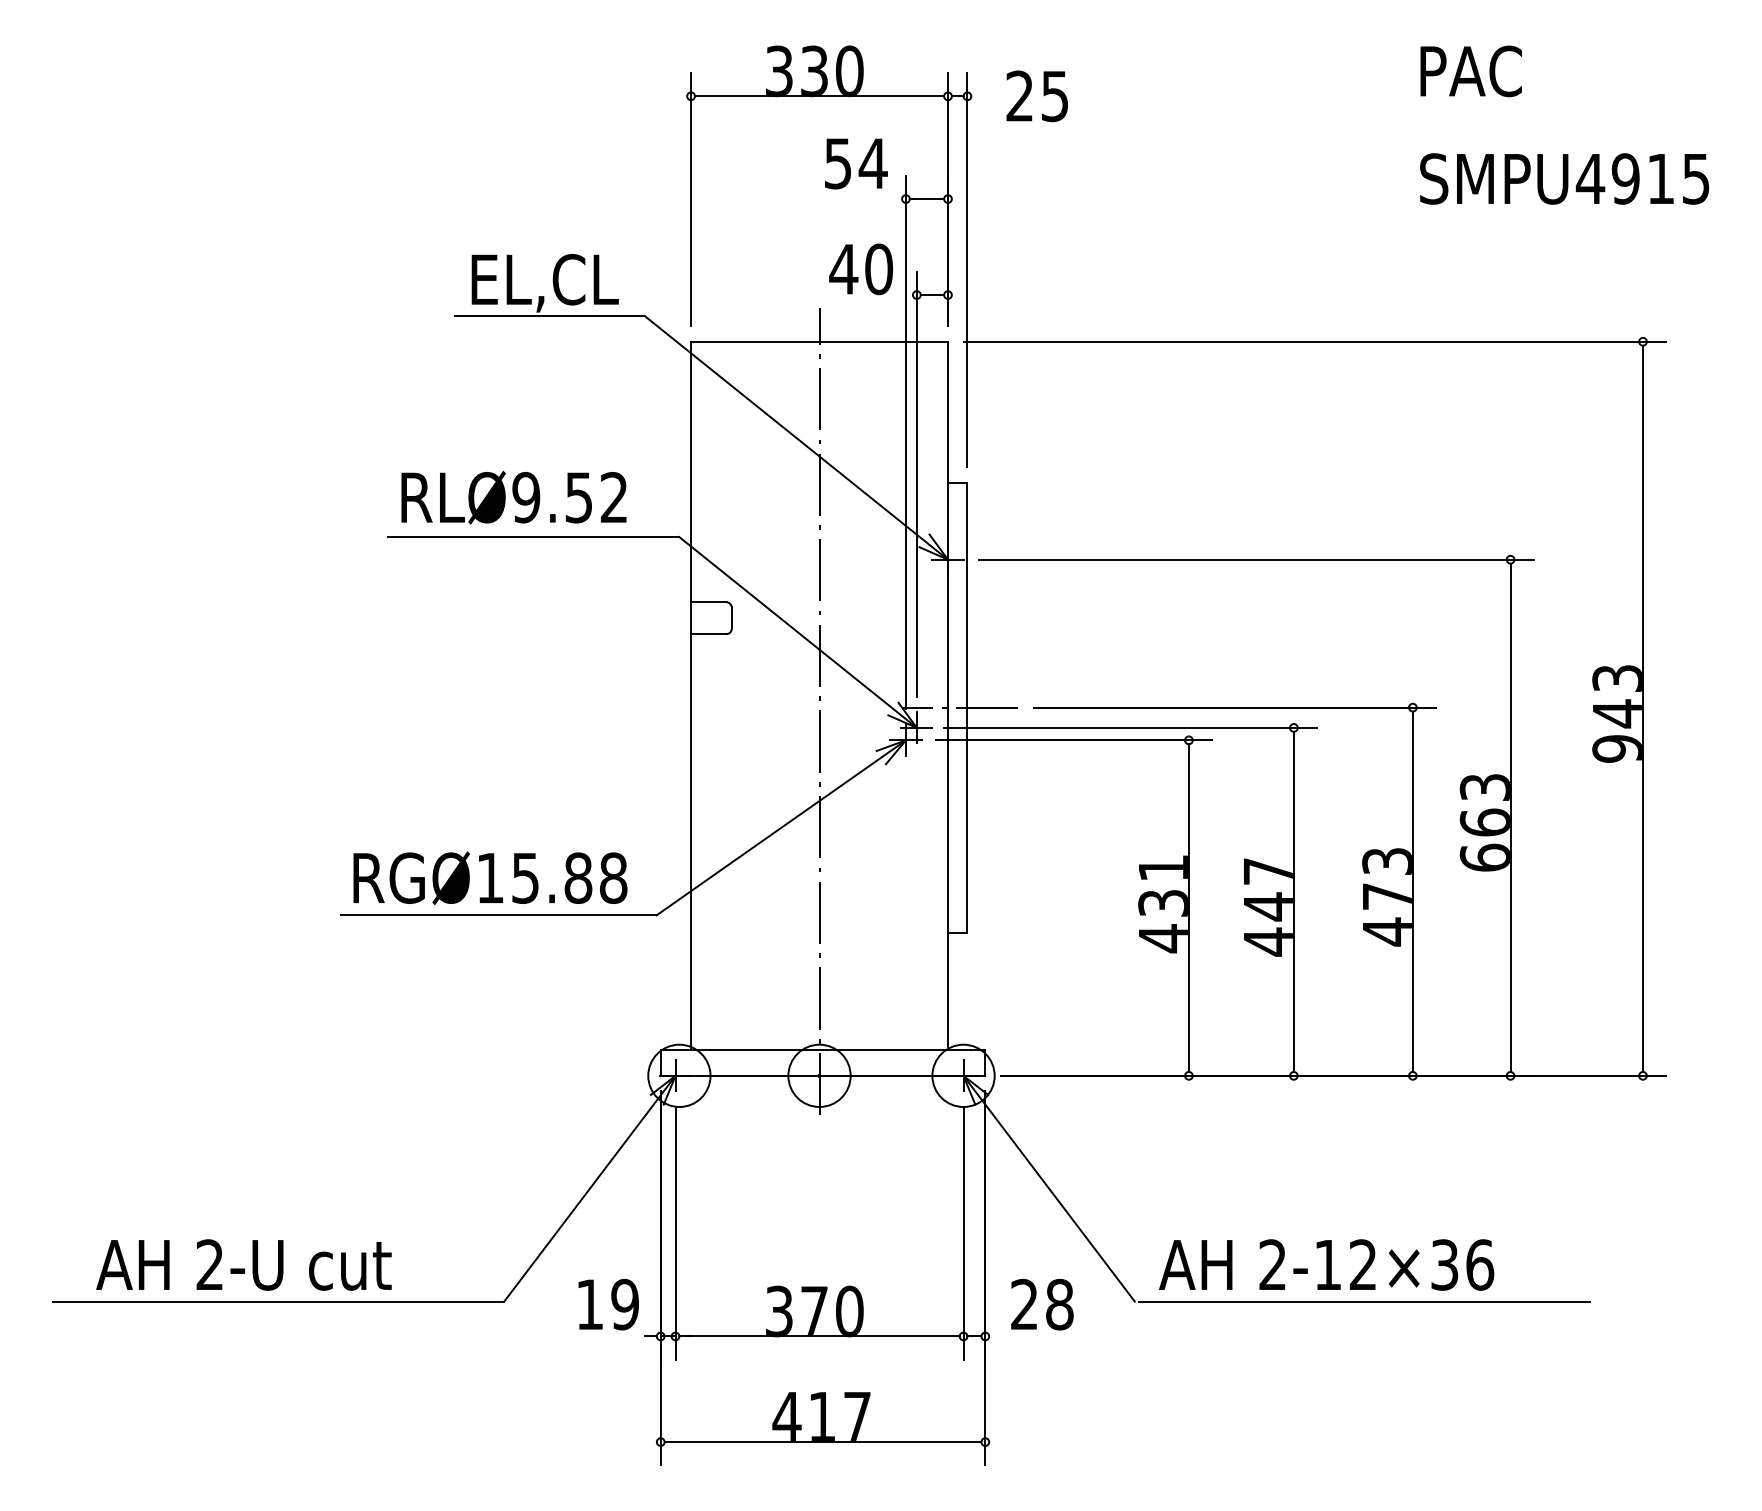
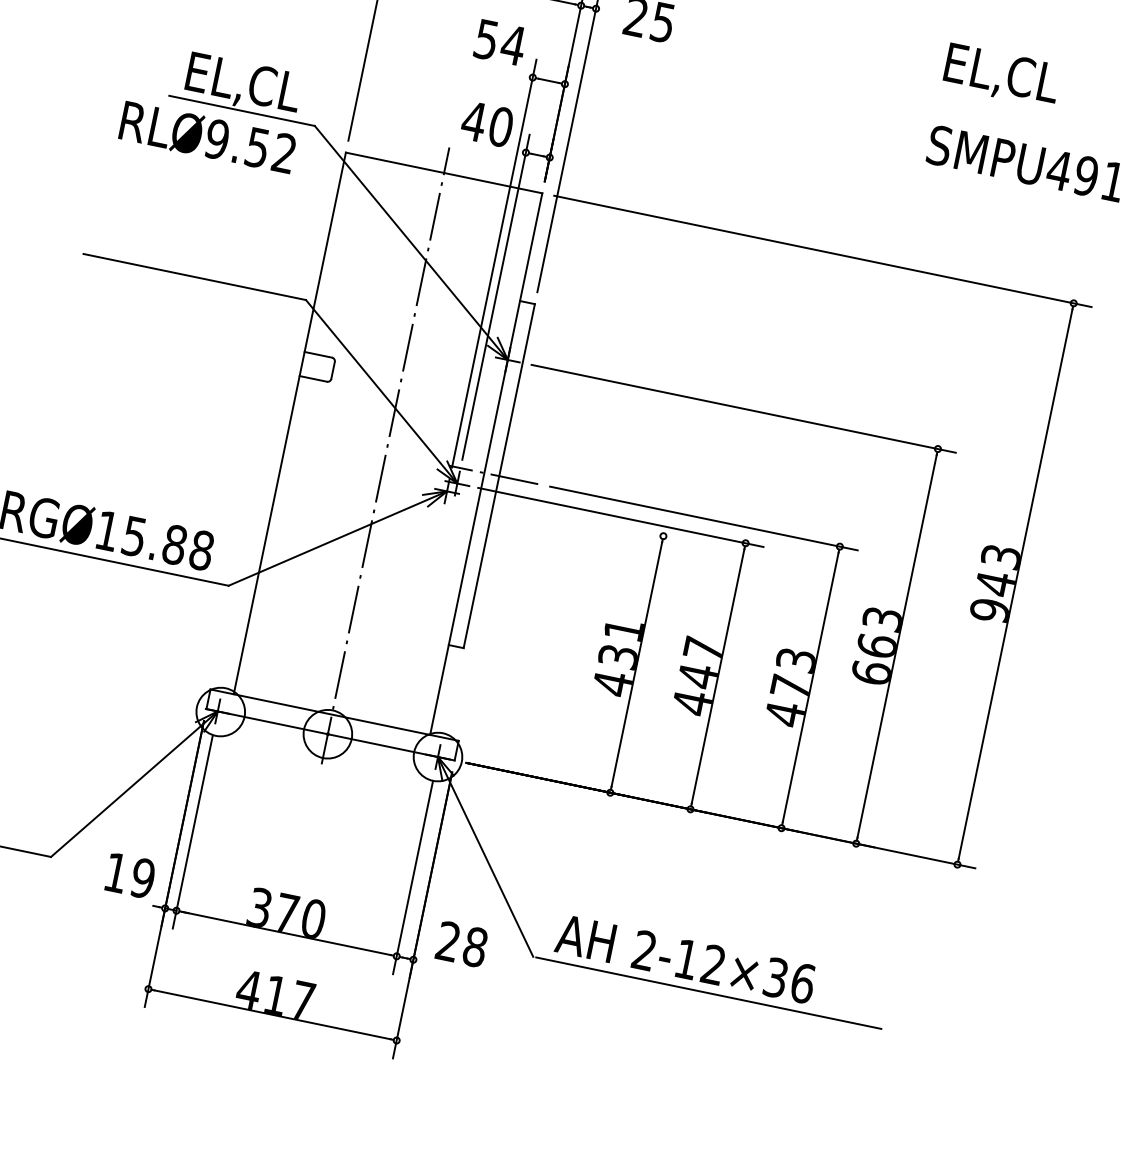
text: (1496, 74) -> (1004, 75), PAC -> EL,CL
text: (513, 497) -> (207, 137), moved
line: (1073, 740) -> (575, 518), removed

